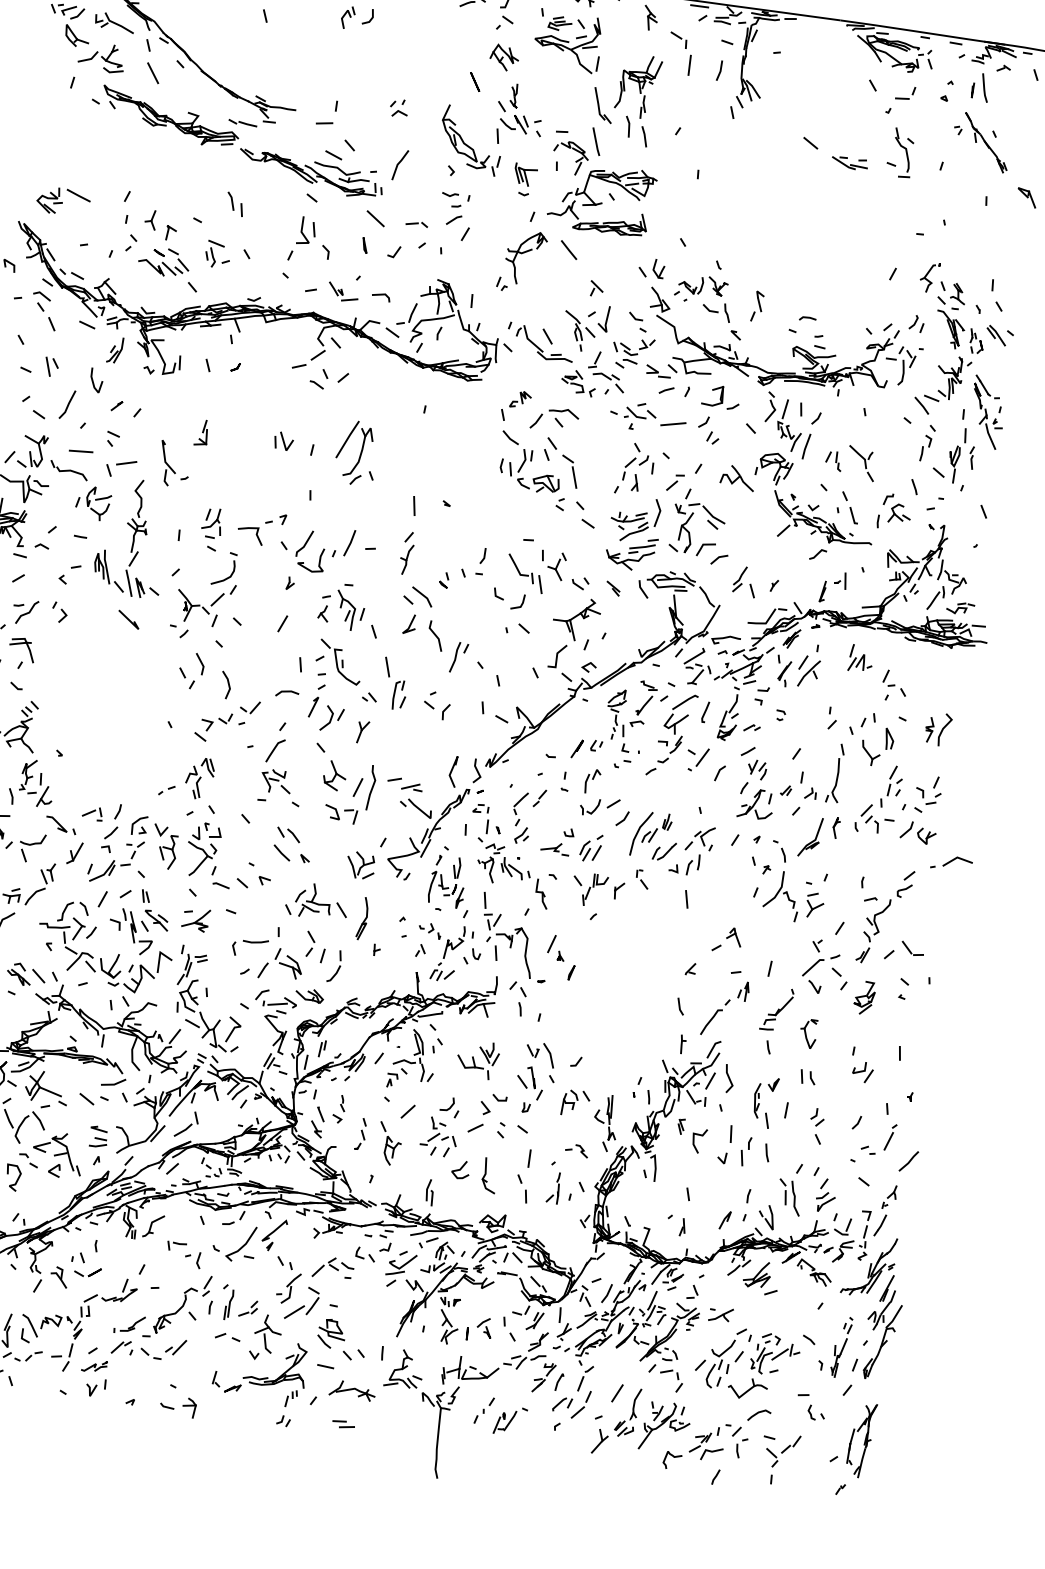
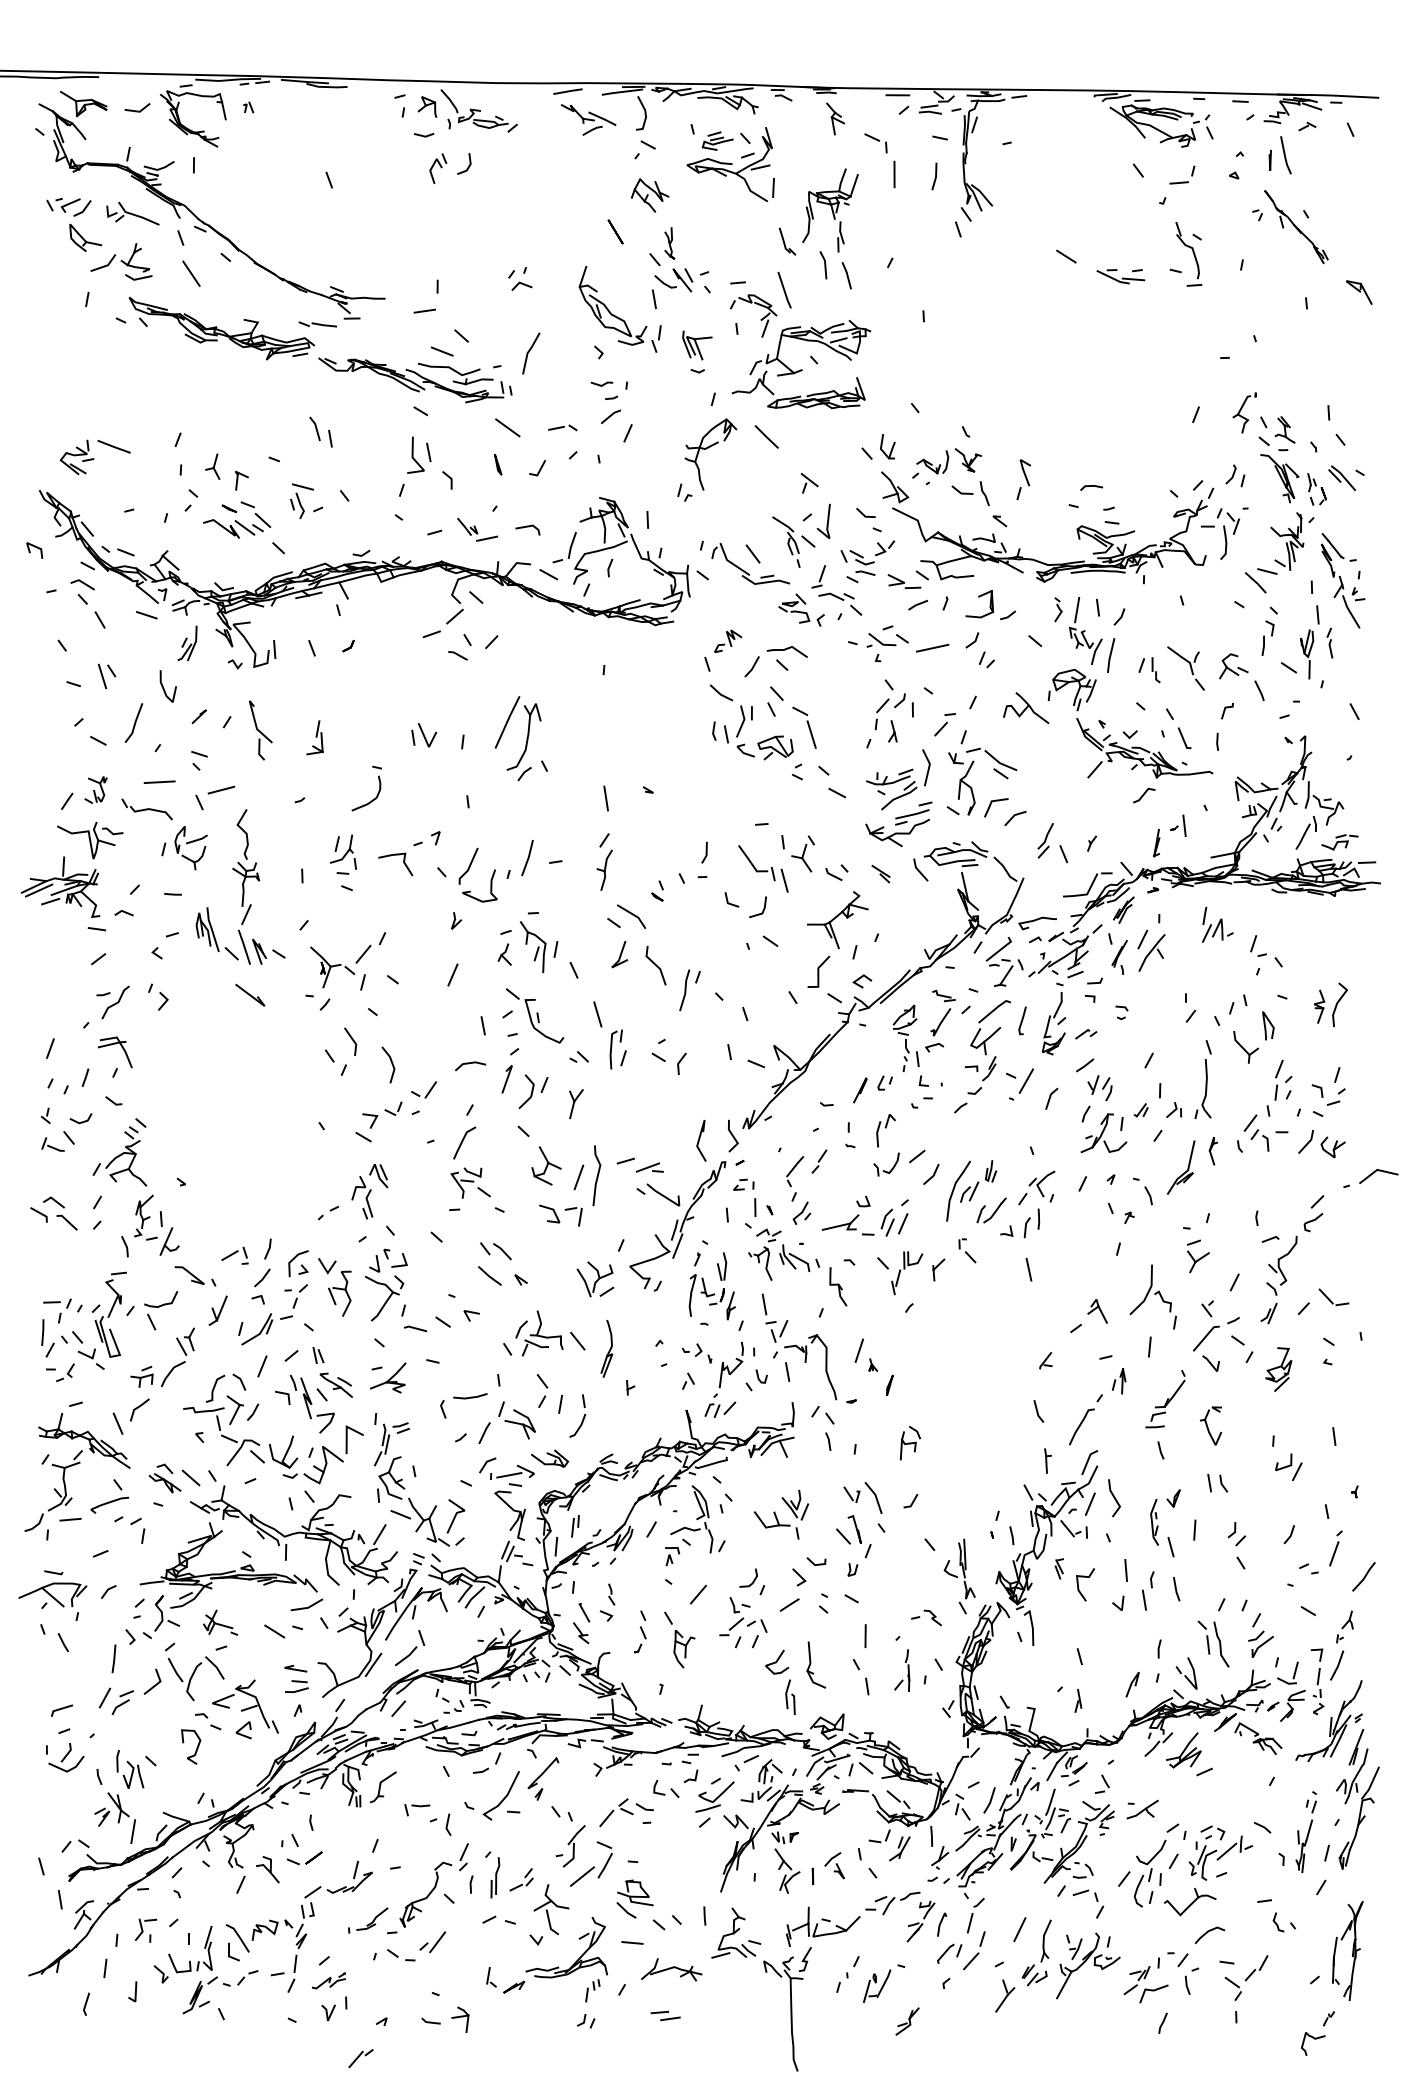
part: (603, 105) -> (787, 241), size x0.6
part: (771, 407) -> (1058, 609), size x0.6
part: (32, 450) -> (95, 789), size x0.6
part: (167, 463) -> (260, 730), moved
part: (899, 513) -> (1233, 666), moved
part: (231, 573) -> (377, 793), moved
part: (554, 848) -> (847, 1224), size x1.4
part: (781, 895) -> (1152, 1296), moved
part: (47, 1087) -> (220, 1622), size x0.6
part: (569, 1102) -> (909, 1443), moved
part: (430, 1192) -> (790, 1696), moved
part: (538, 1342) -> (907, 2021), moved
part: (120, 1347) -> (360, 2058), moved
curve: (673, 1457) -> (1314, 2039), moved

